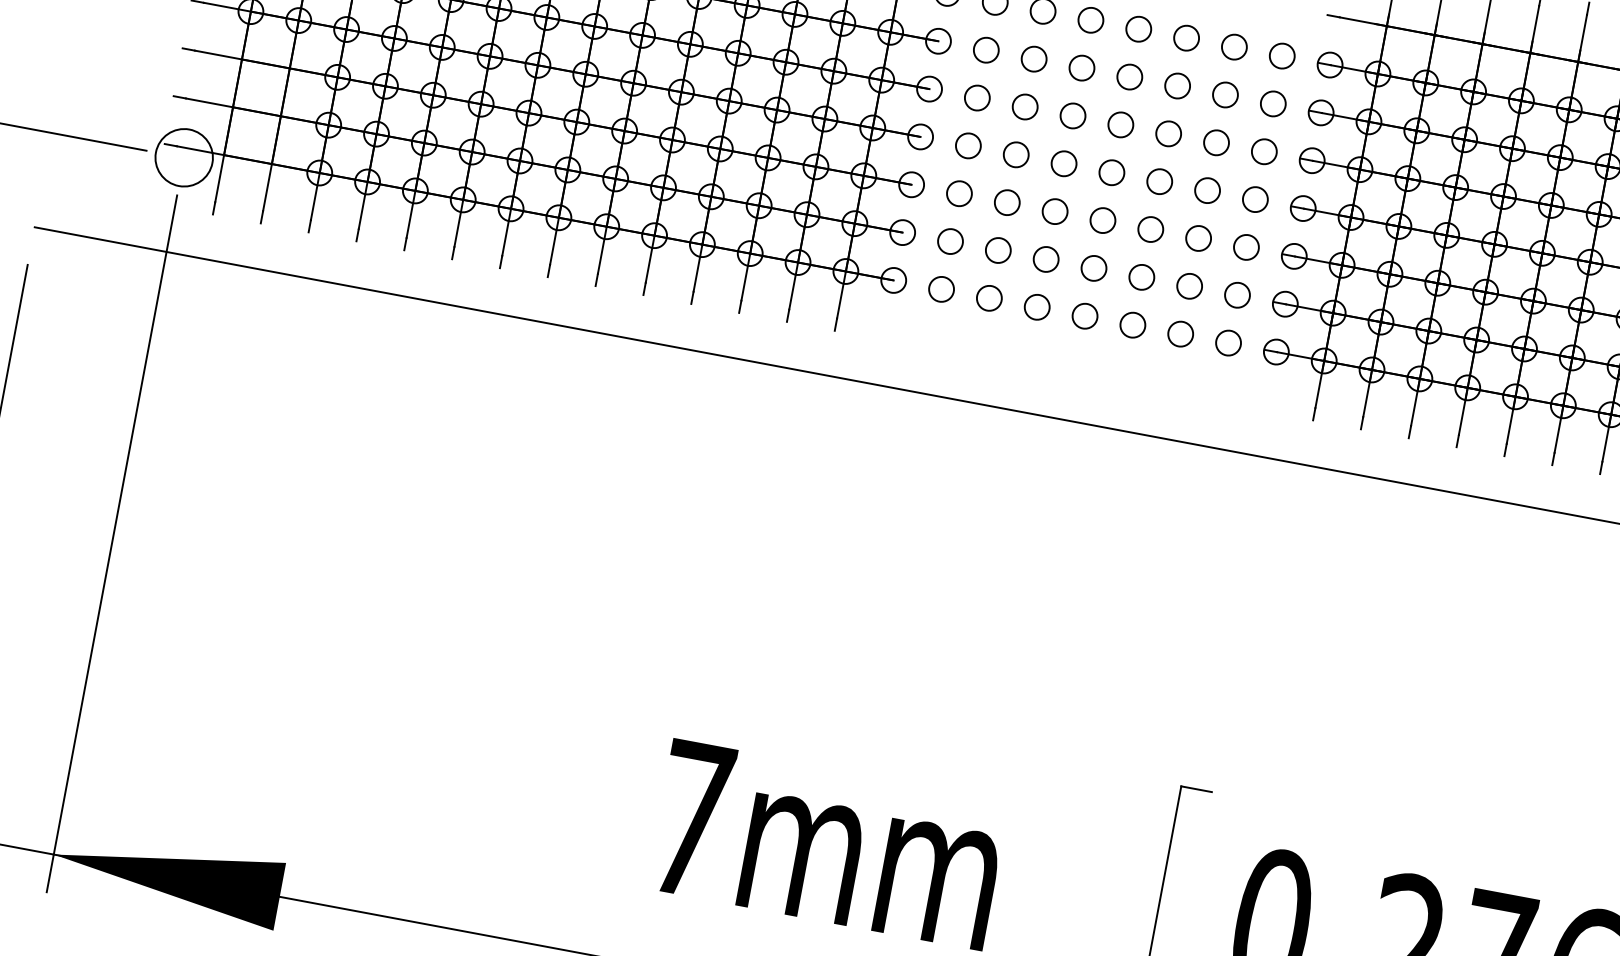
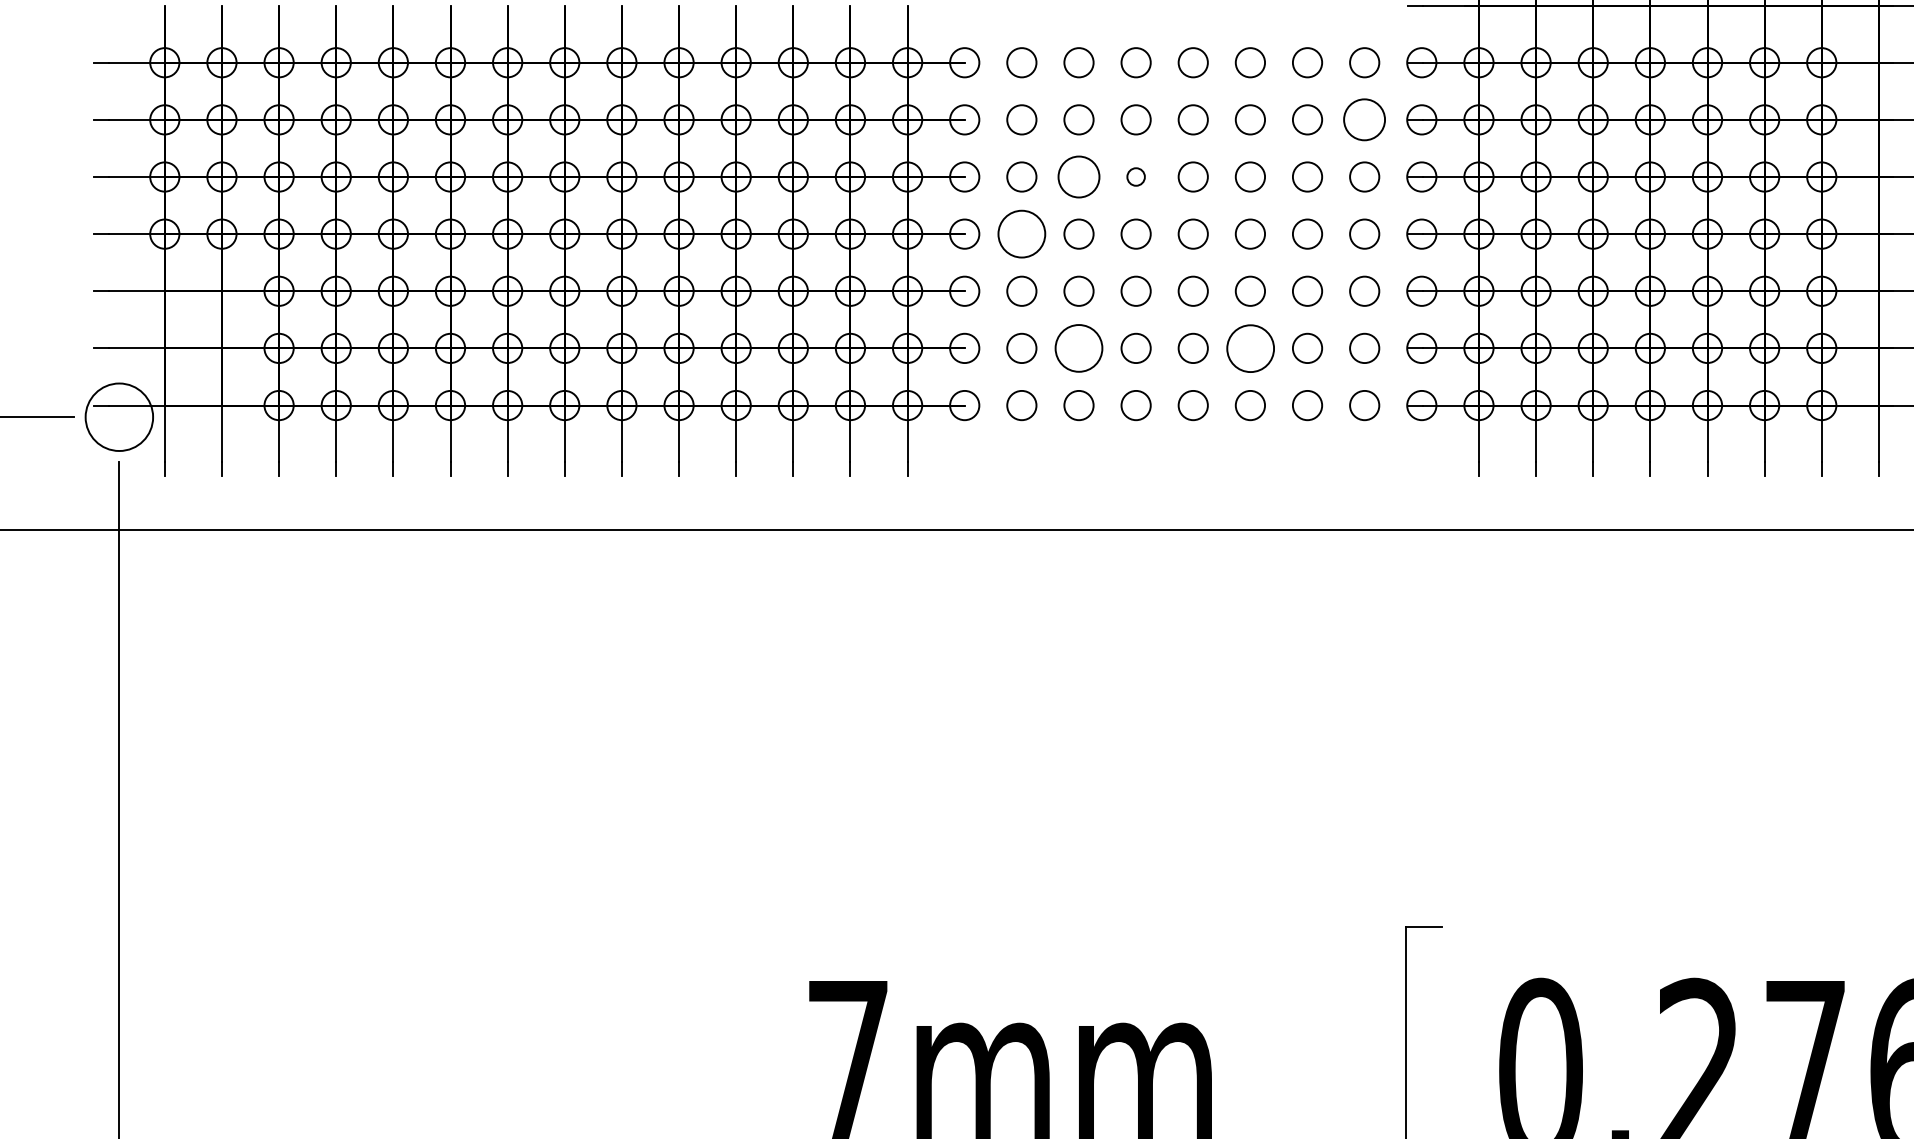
circle: (1273, 103) -> (1364, 119), size x1.4
circle: (1024, 106) -> (1078, 176), size x1.4
circle: (1072, 115) -> (1135, 176), size x0.6
circle: (968, 145) -> (1021, 233), size x1.6
circle: (997, 250) -> (1078, 348), size x1.6
circle: (1141, 276) -> (1249, 347), size x1.6

